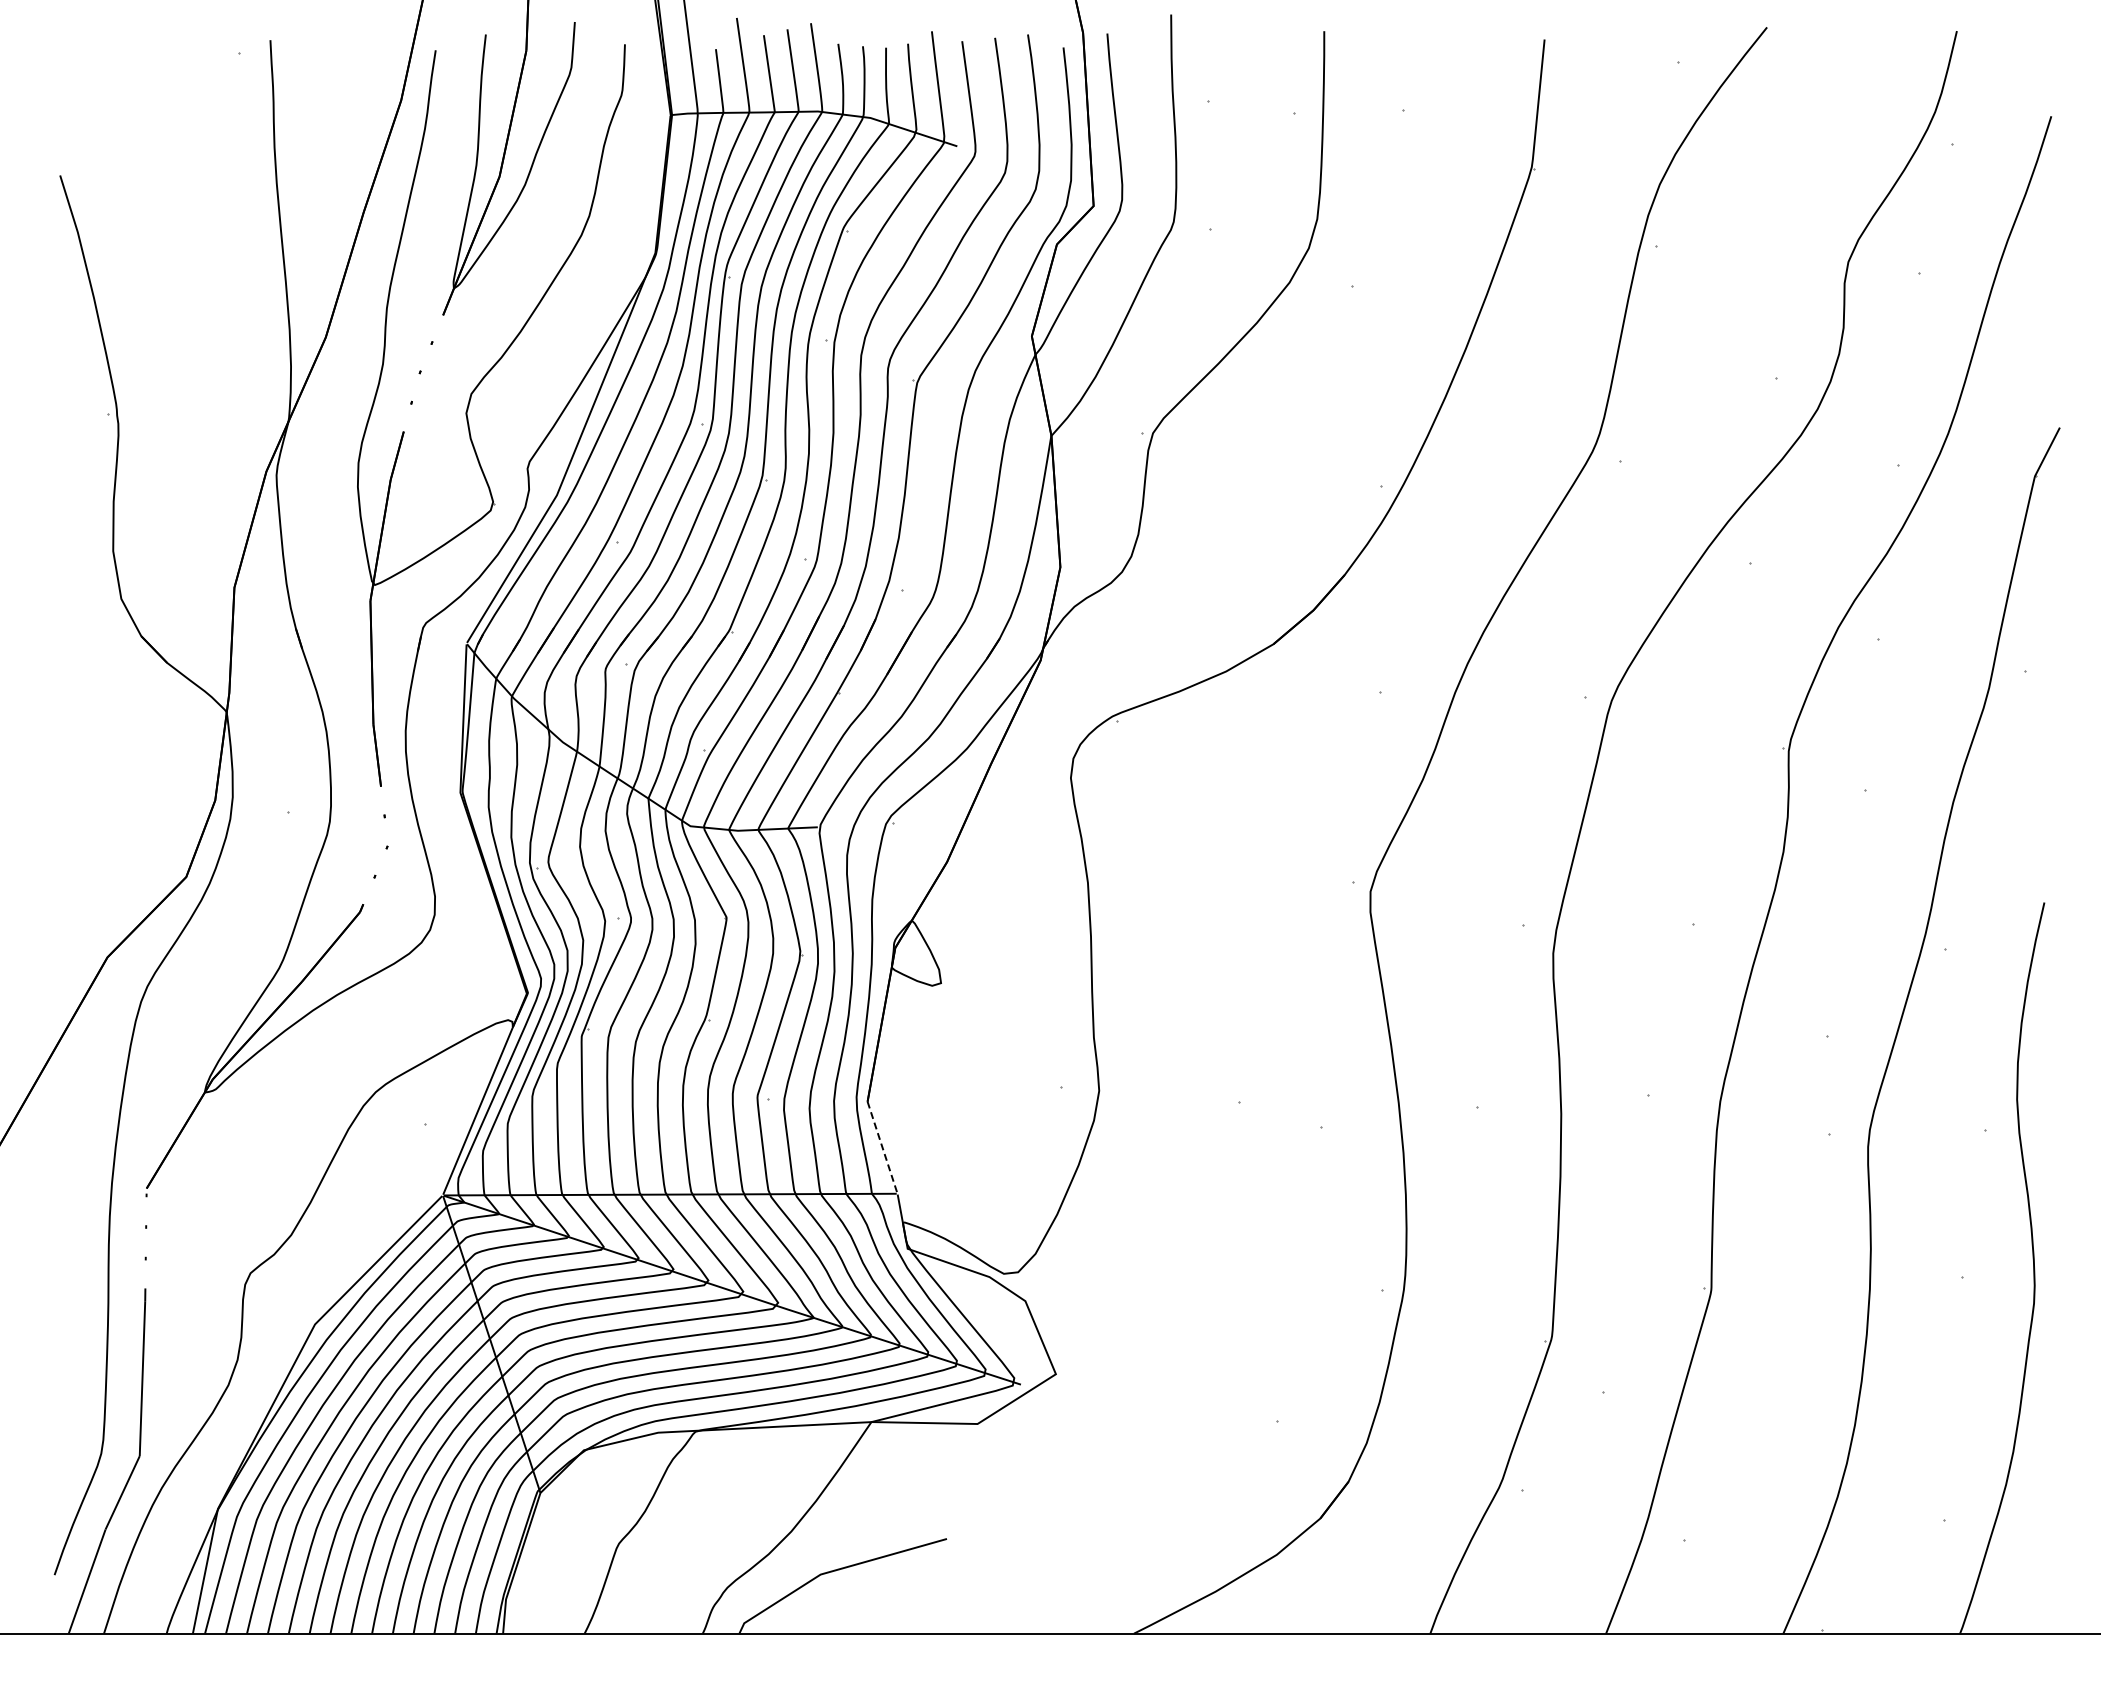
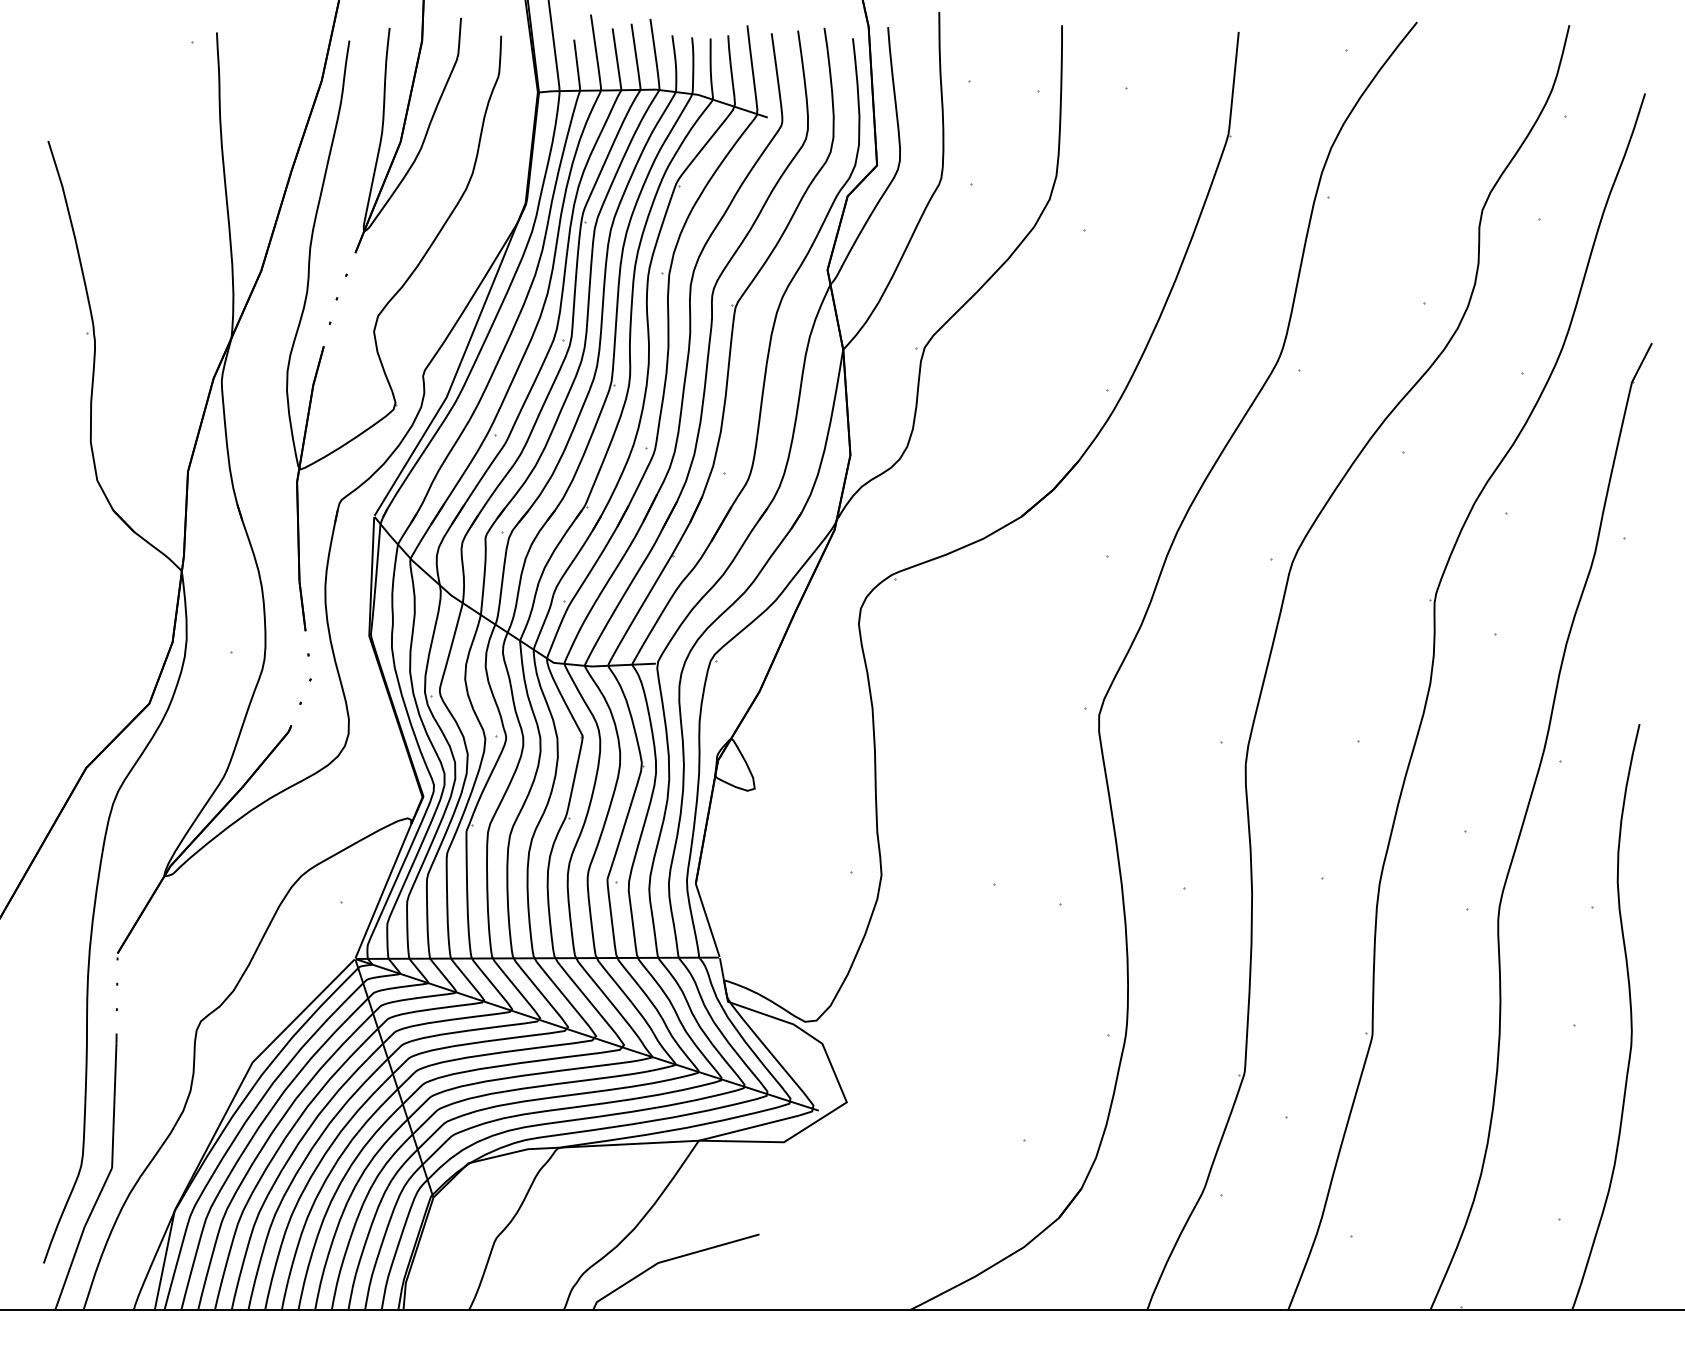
line: (882, 1147) -> (707, 920), dashed -> solid

